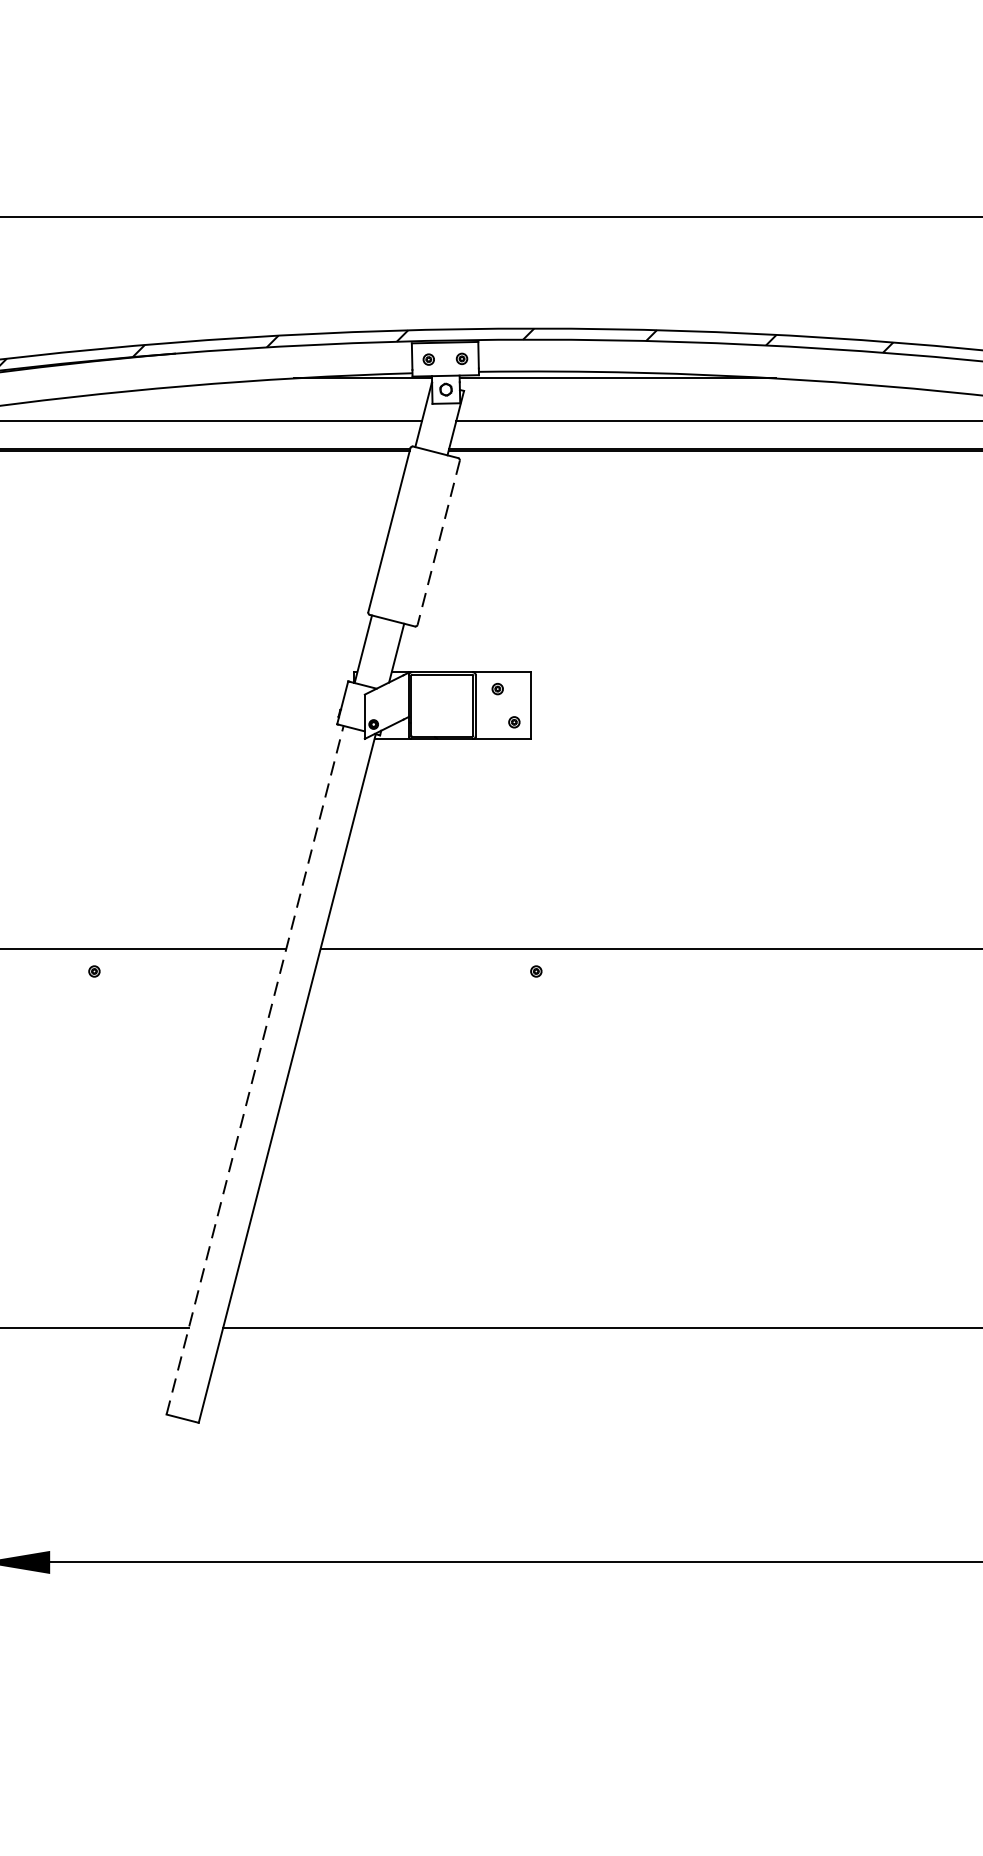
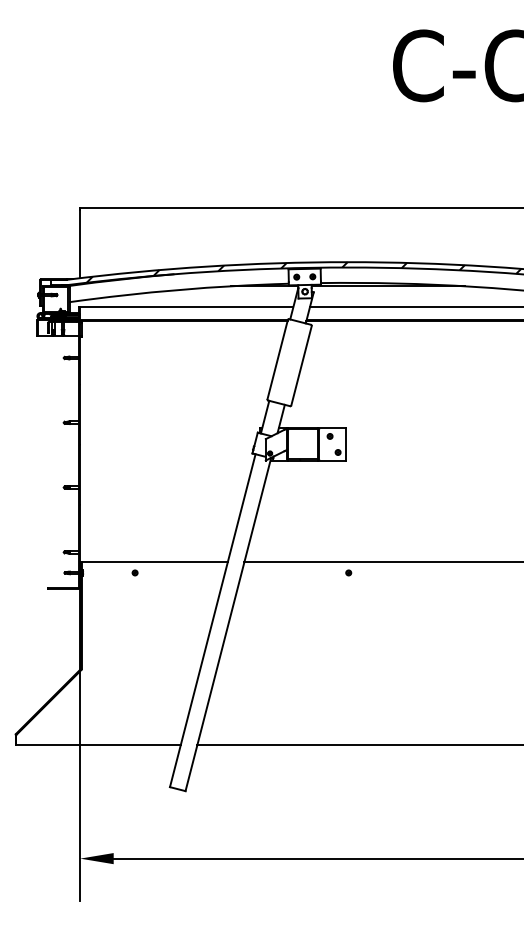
line: (438, 542) -> (301, 365), dashed -> solid
line: (254, 1069) -> (212, 620), dashed -> solid

